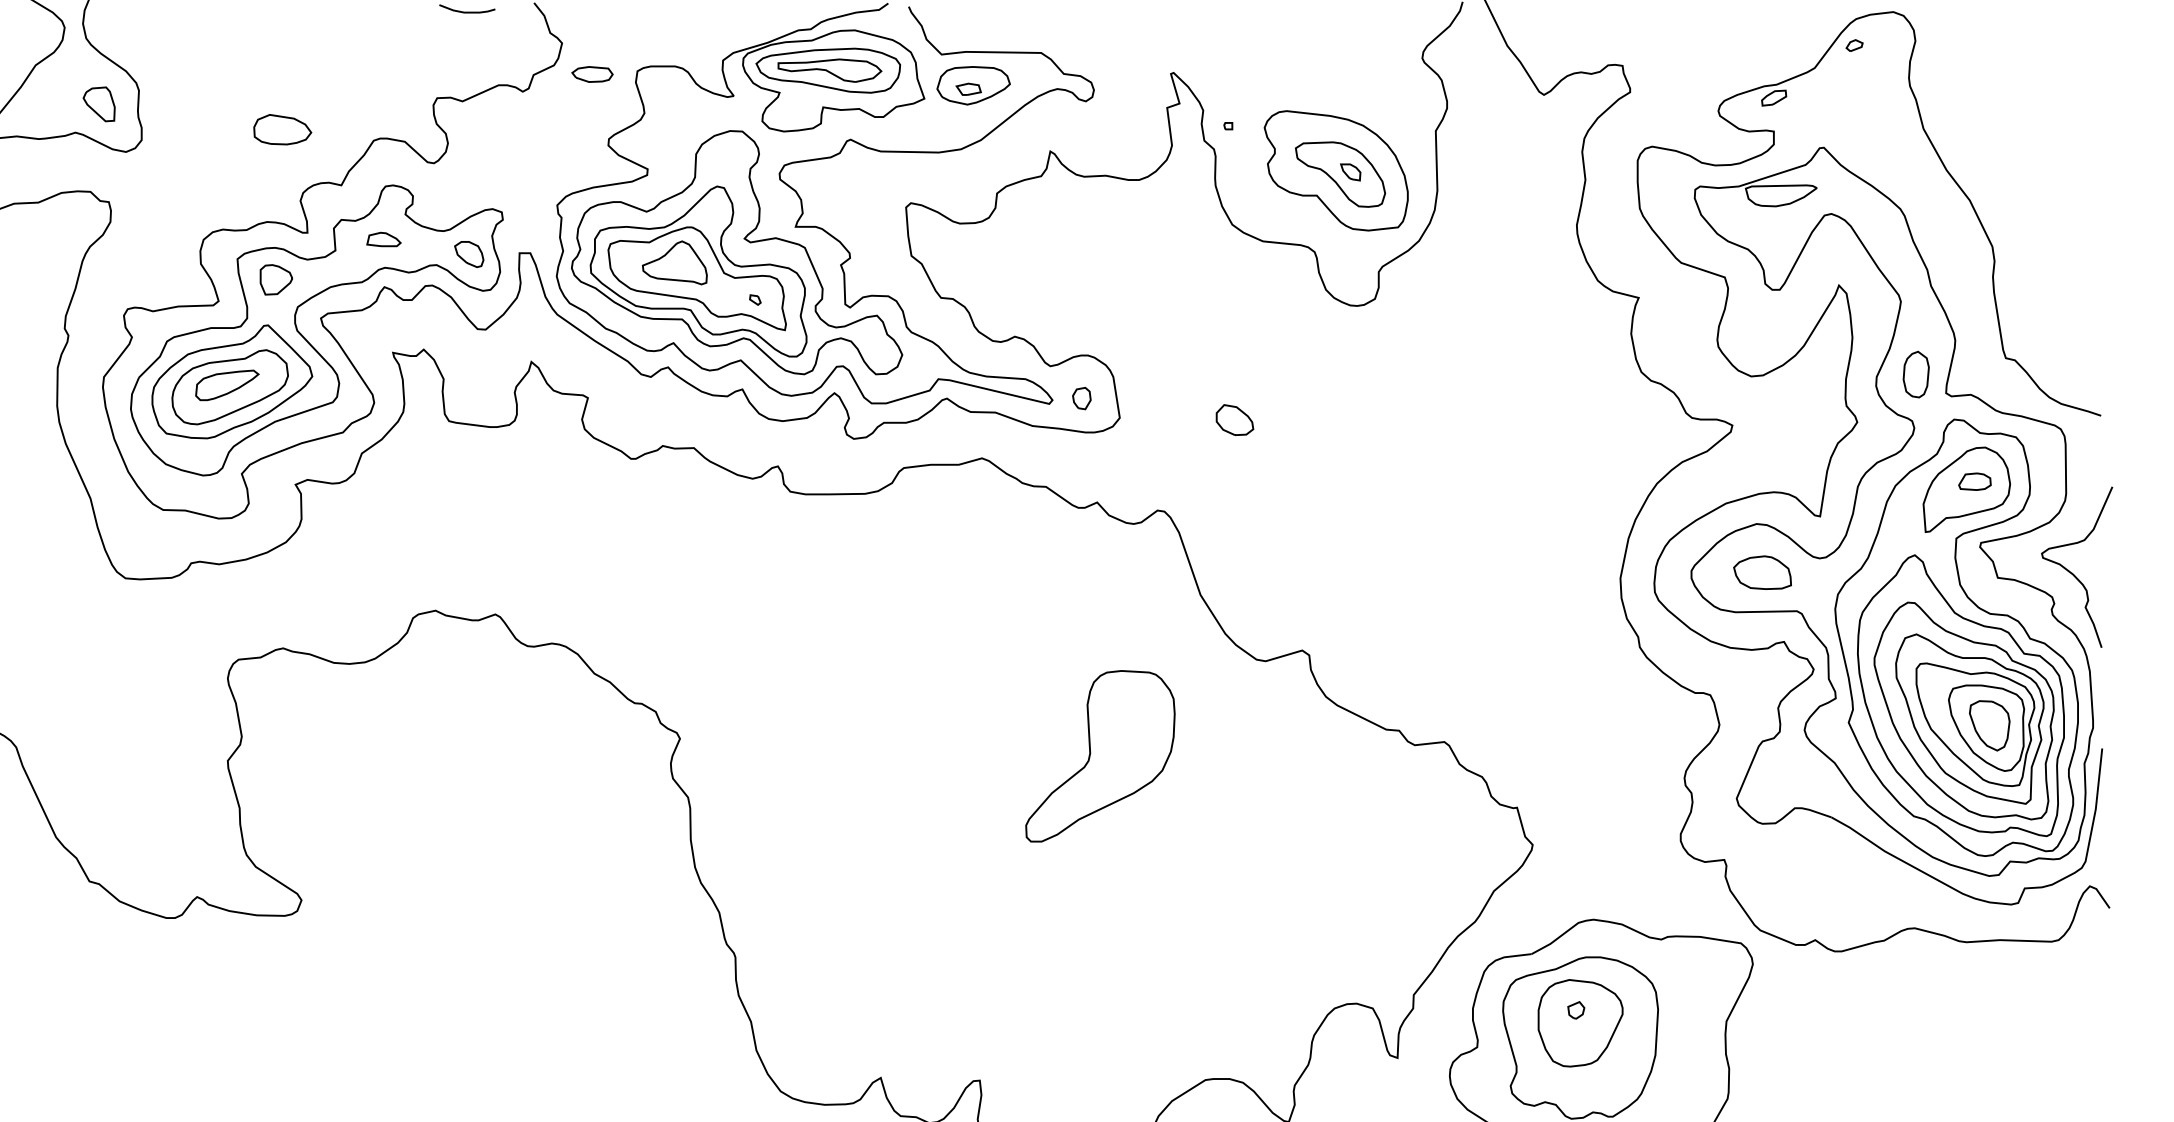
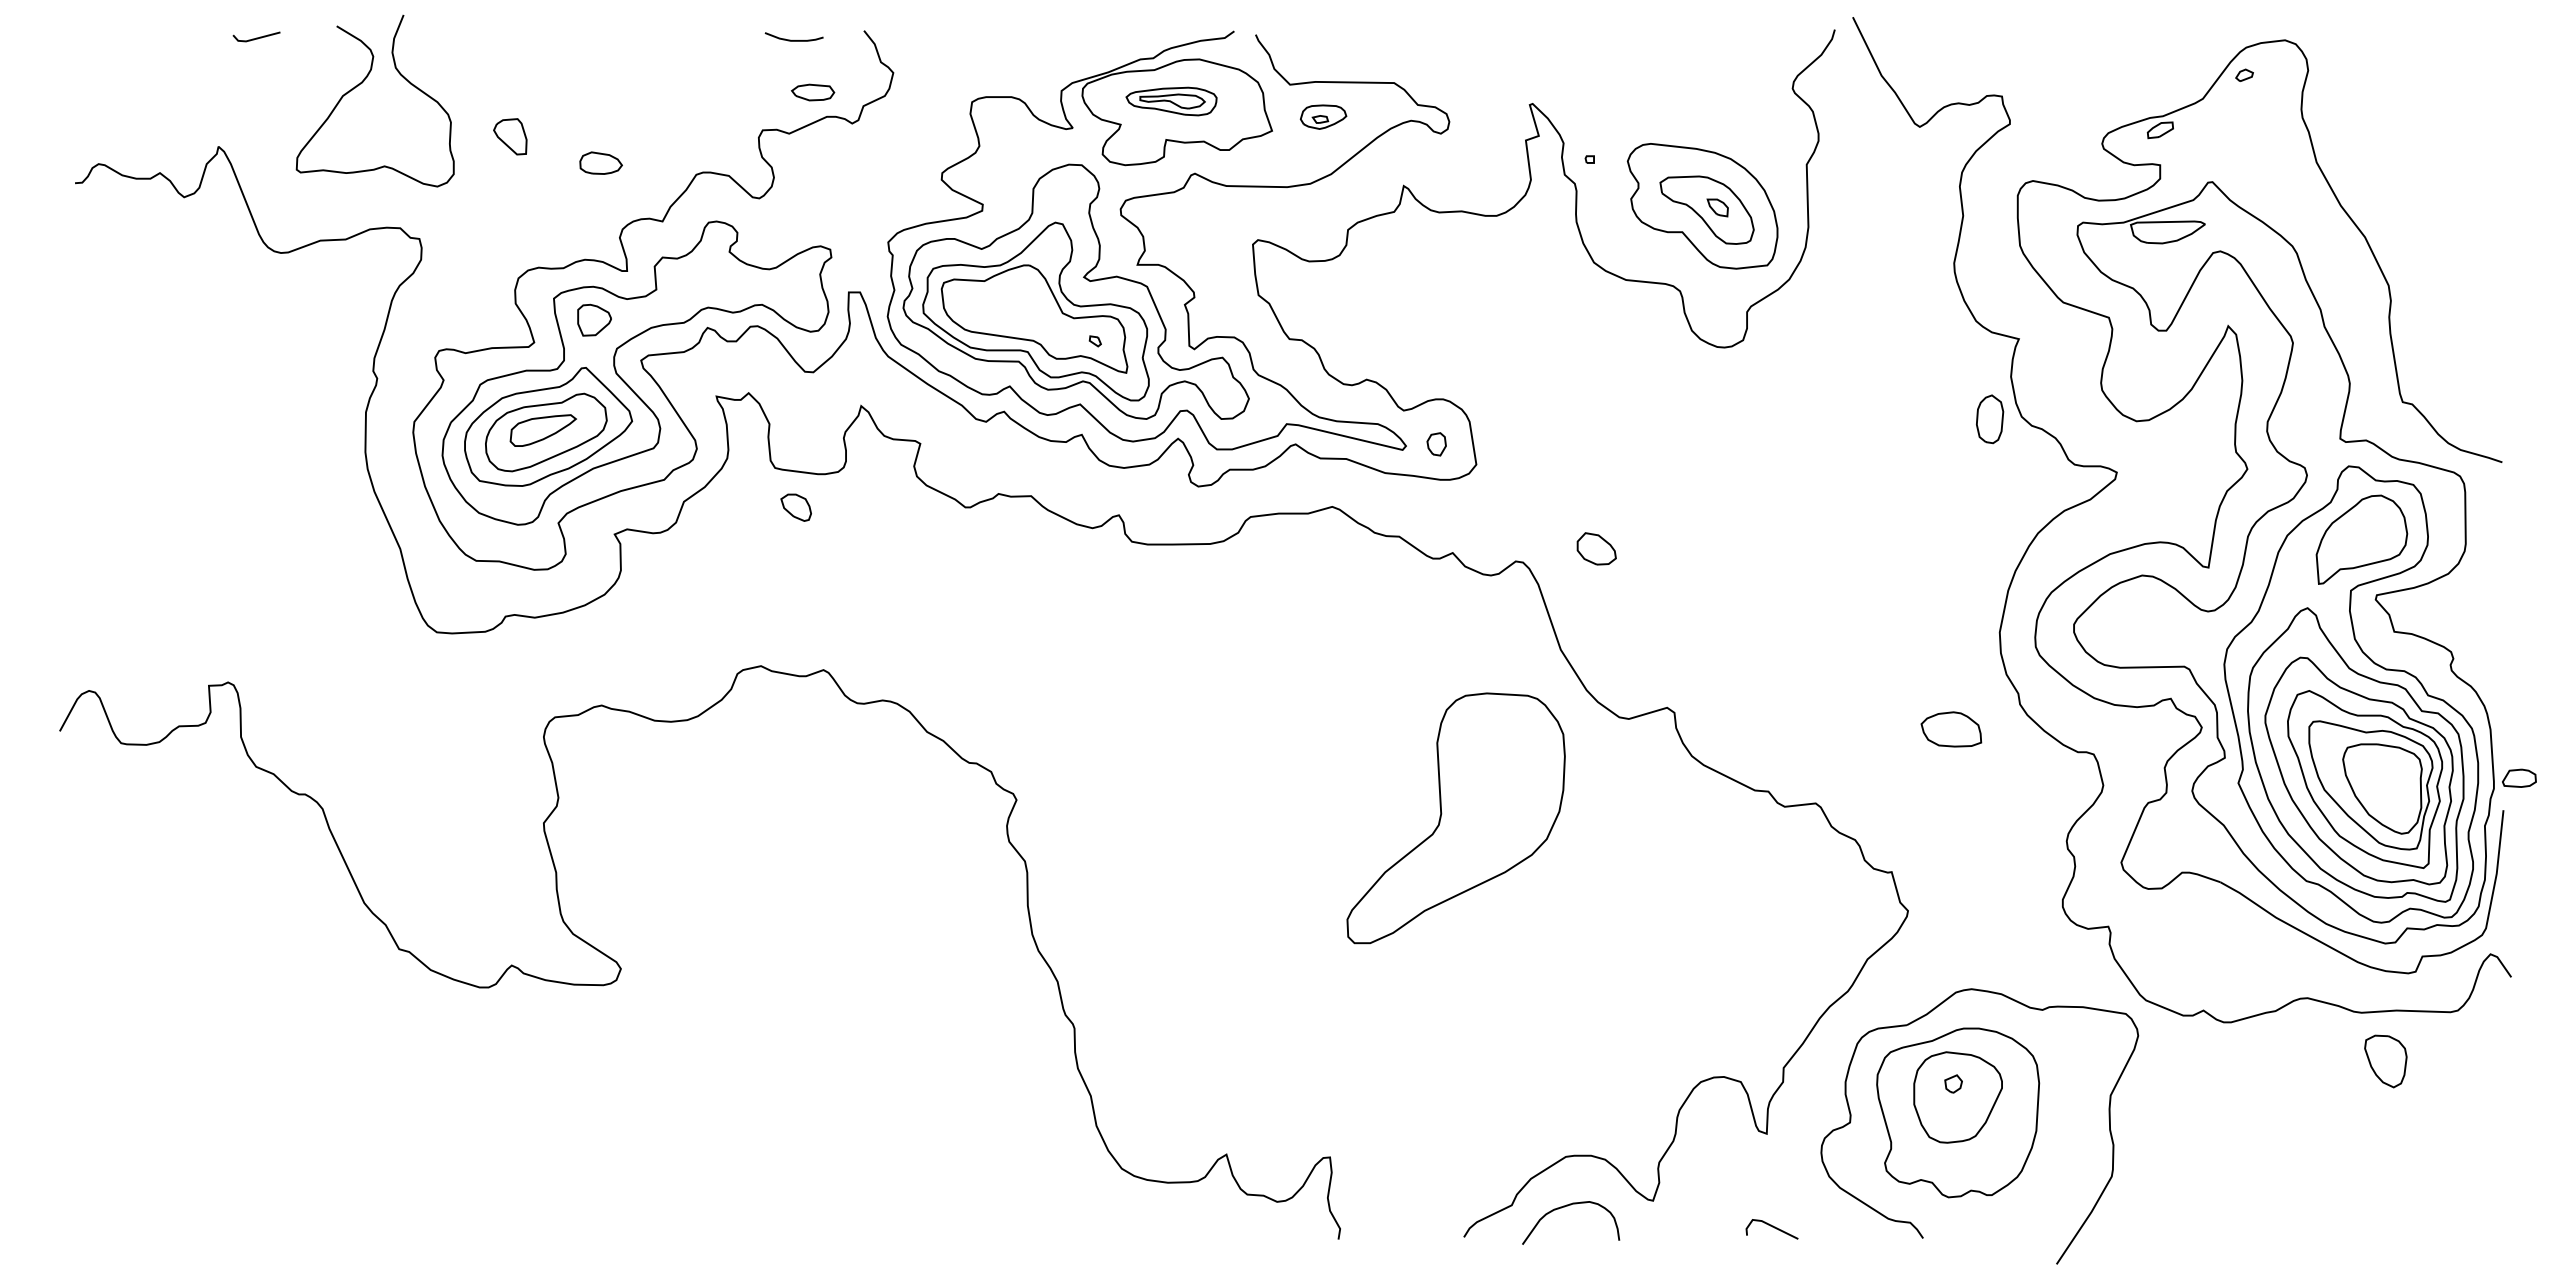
part: (828, 70) -> (1171, 101), size x0.6
part: (592, 74) -> (813, 92), moved
part: (973, 84) -> (1323, 116), size x0.6
part: (99, 104) -> (510, 136), moved
part: (282, 128) -> (600, 162), size x0.7
part: (383, 238) -> (706, 277), removed
part: (468, 254) -> (795, 507), moved
part: (674, 262) -> (1010, 302), removed
part: (1916, 374) -> (1990, 419), moved
part: (1234, 419) -> (1596, 548), moved
part: (1975, 480) -> (2519, 777), moved
part: (1762, 572) -> (1951, 729), moved
curve: (2072, 572) -> (2472, 626), removed
part: (1989, 725) -> (2385, 1061), moved
part: (1099, 756) -> (1455, 818), size x1.4

